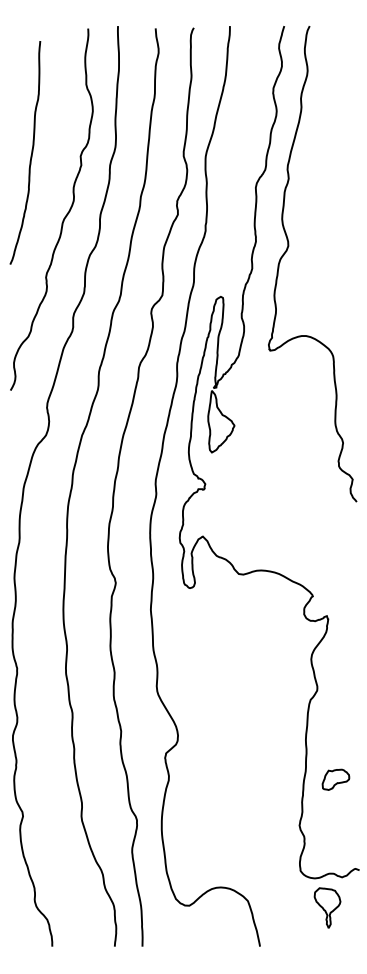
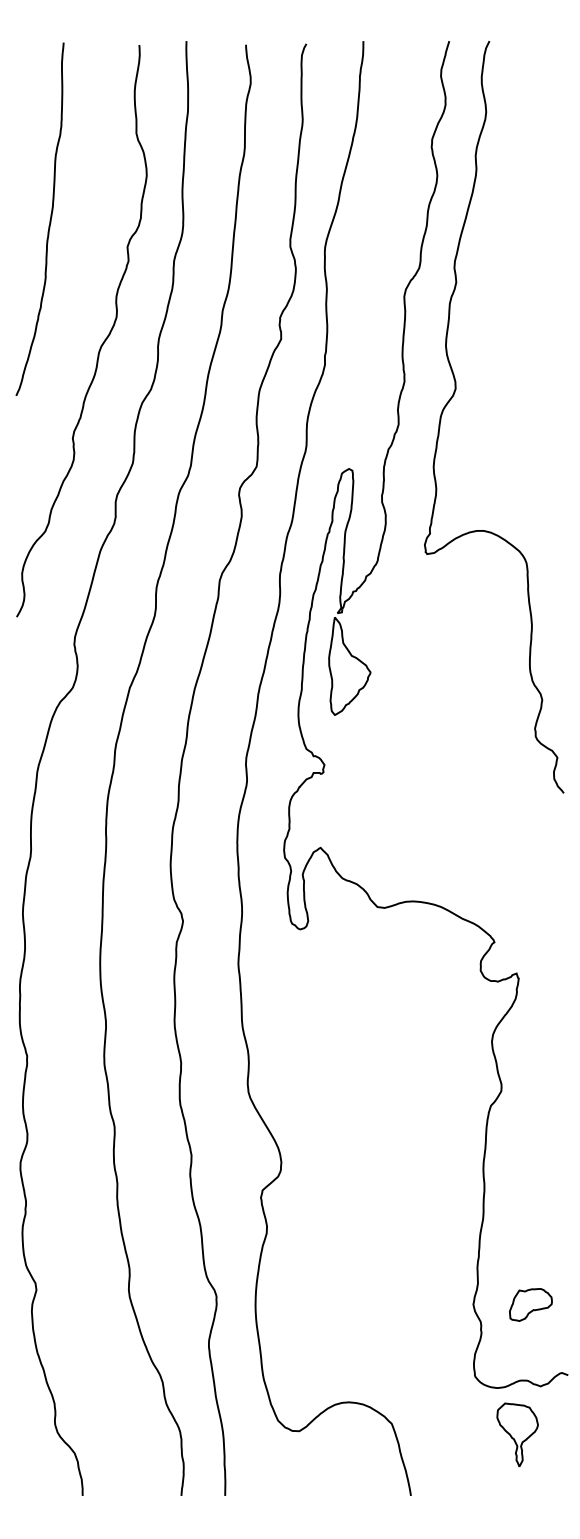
curve: (30, 155) -> (48, 223), moved
part: (335, 779) -> (530, 1304), moved

